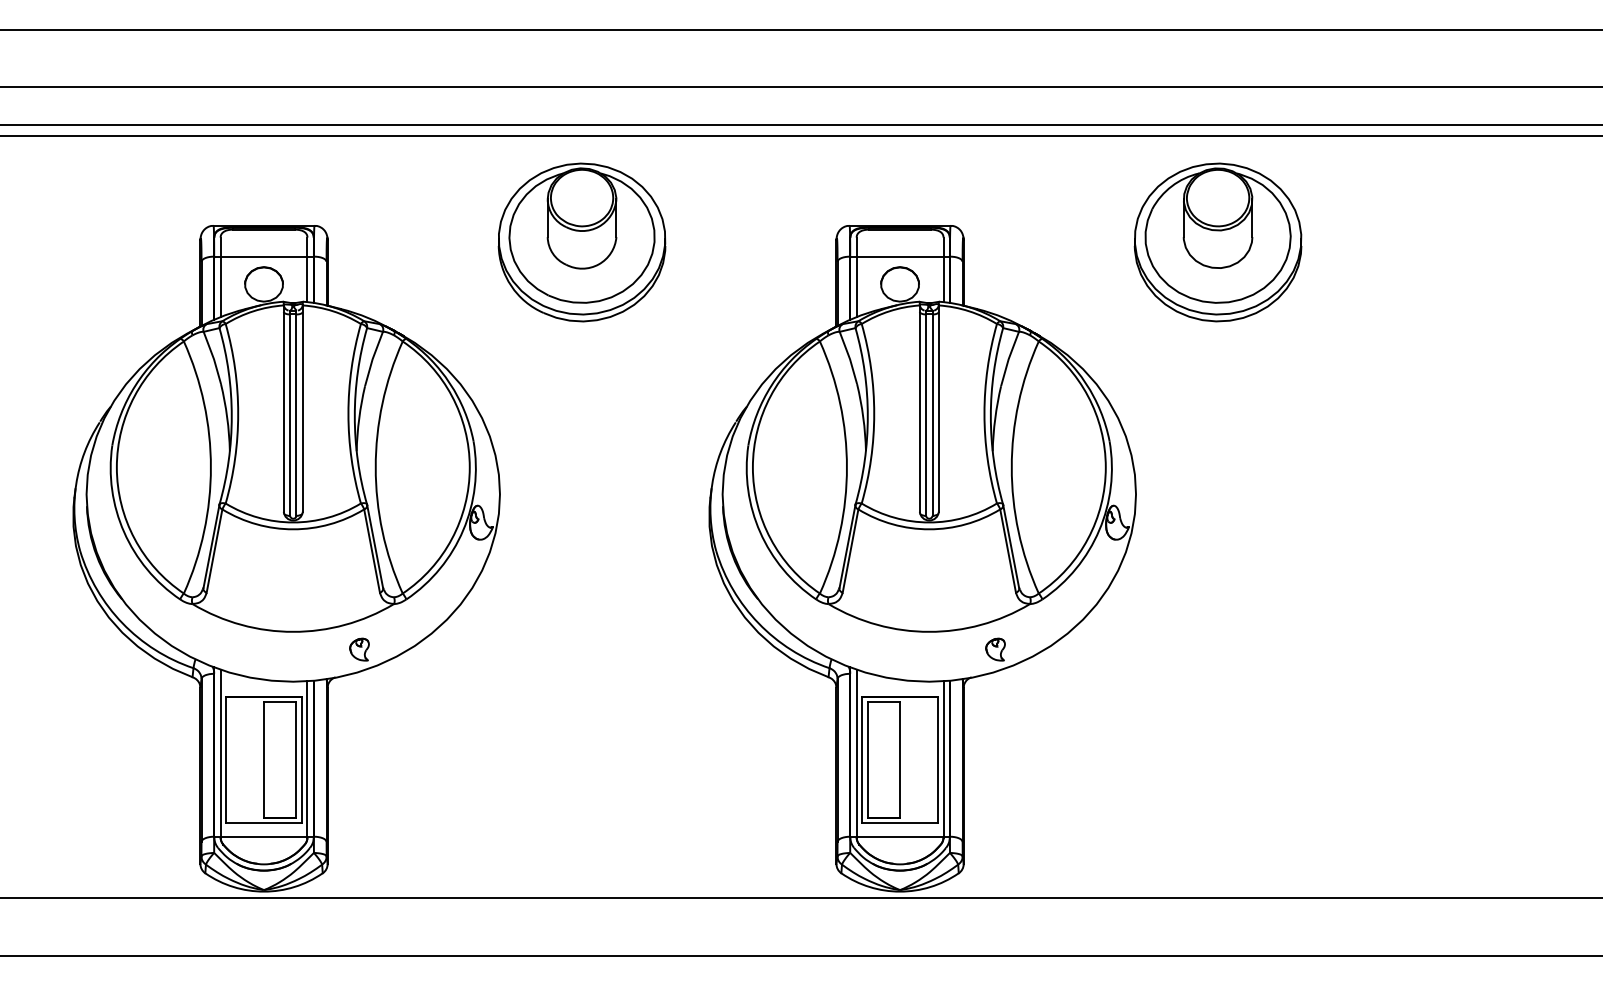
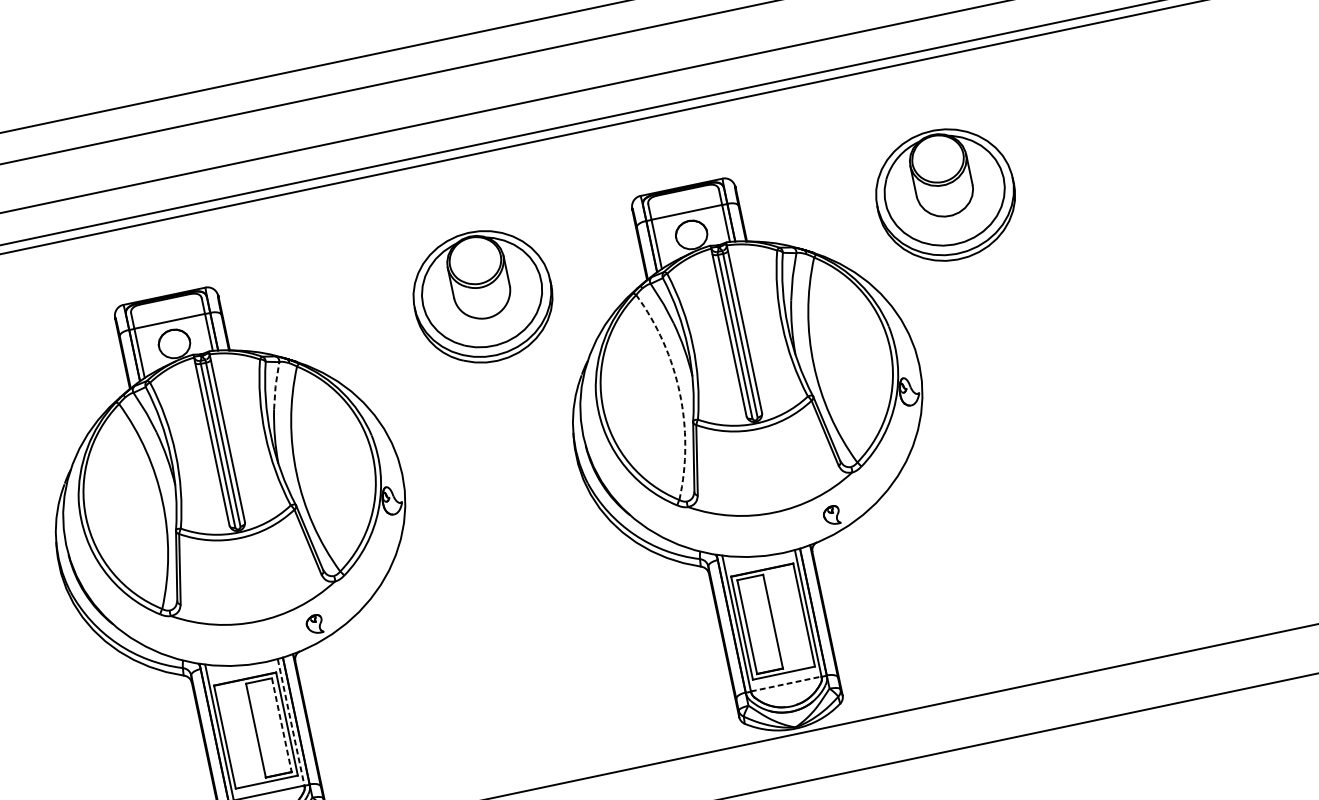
part: (581, 242) -> (482, 296), moved
part: (1217, 242) -> (945, 195), moved
line: (372, 359) -> (275, 386), solid -> dashed
arc: (846, 467) -> (679, 393), solid -> dashed
line: (295, 759) -> (281, 724), solid -> dashed
line: (307, 759) -> (291, 722), solid -> dashed
line: (900, 836) -> (786, 683), solid -> dashed

